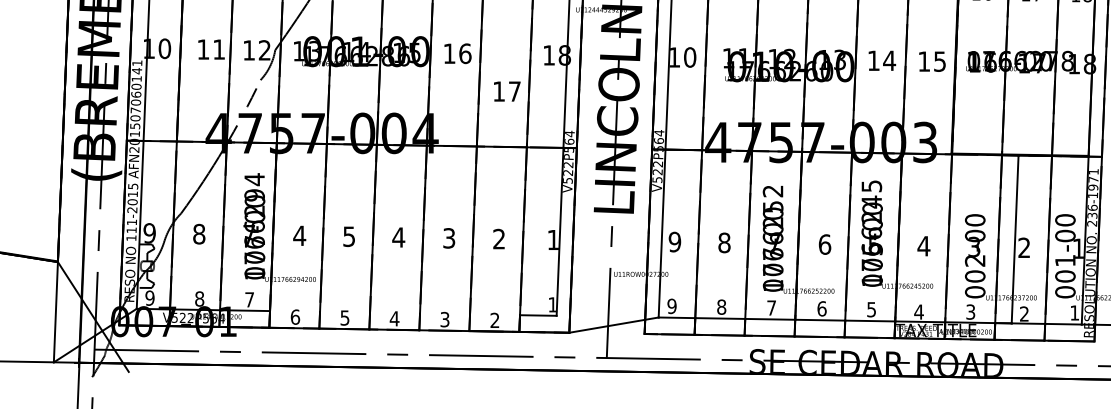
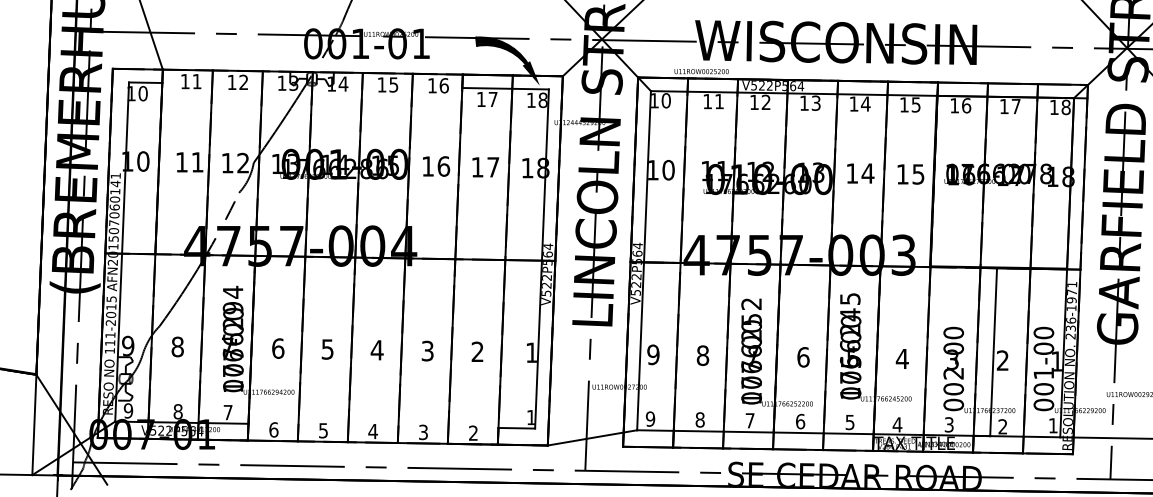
text: (507, 91) -> (485, 167), moved
text: (299, 235) -> (277, 348), 4 -> 6

